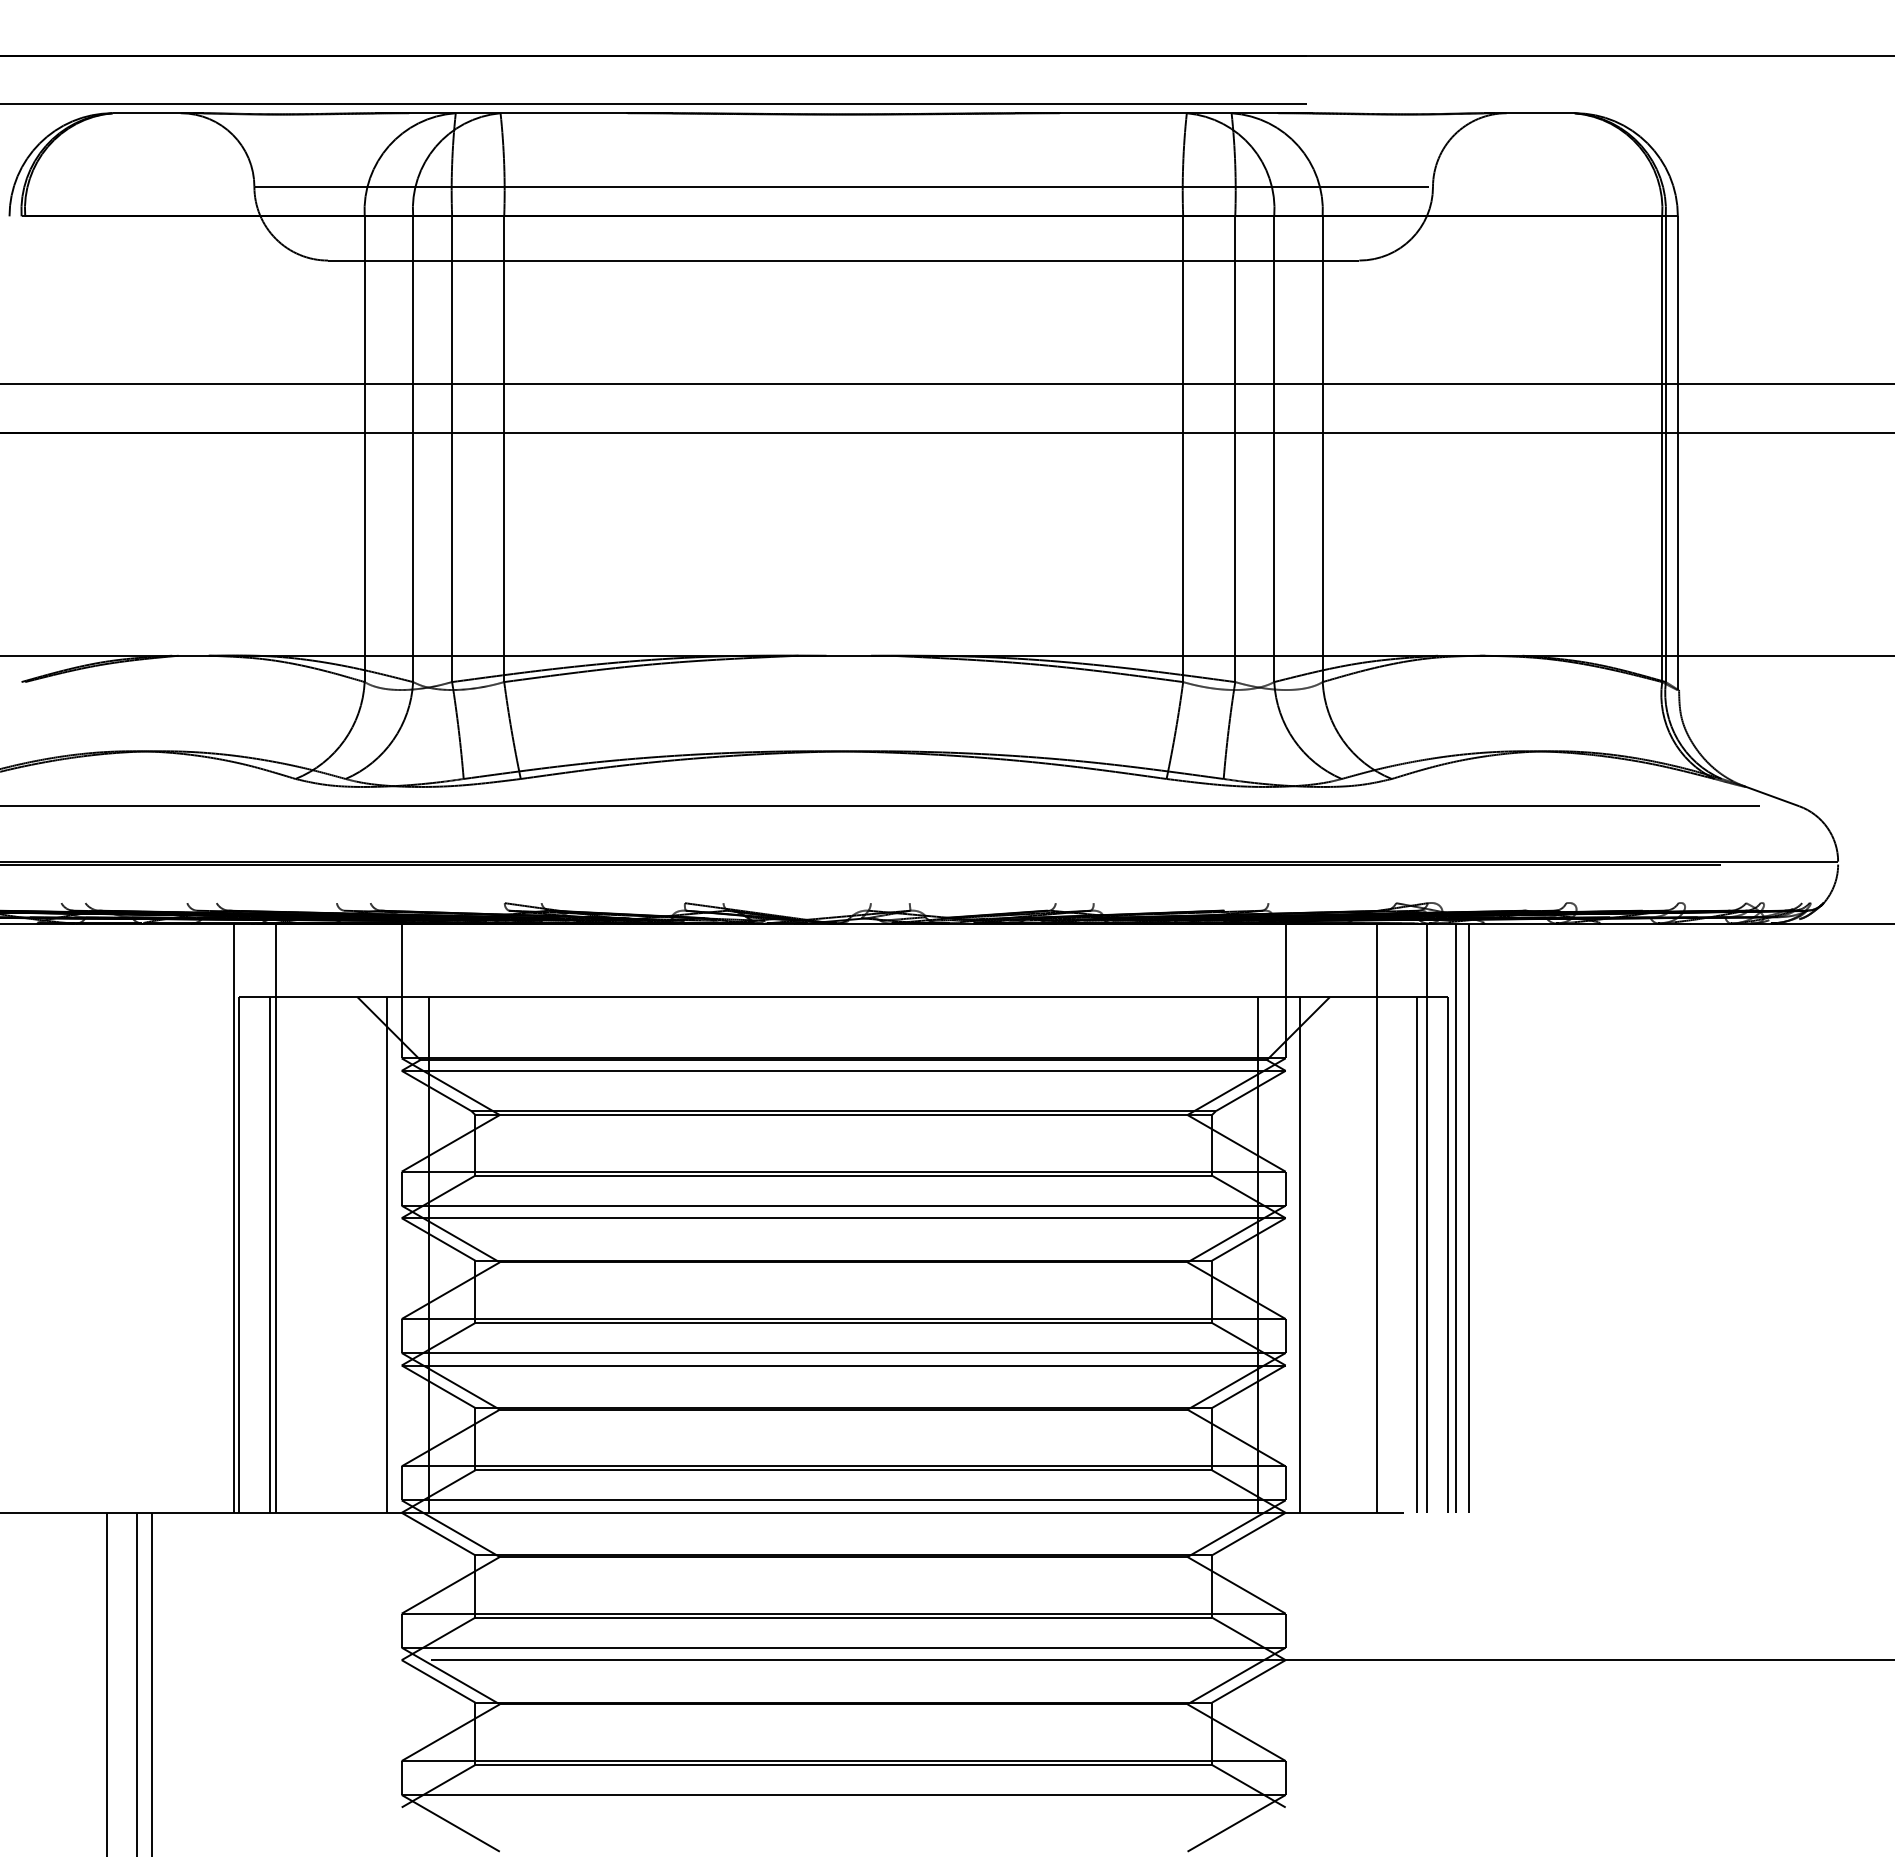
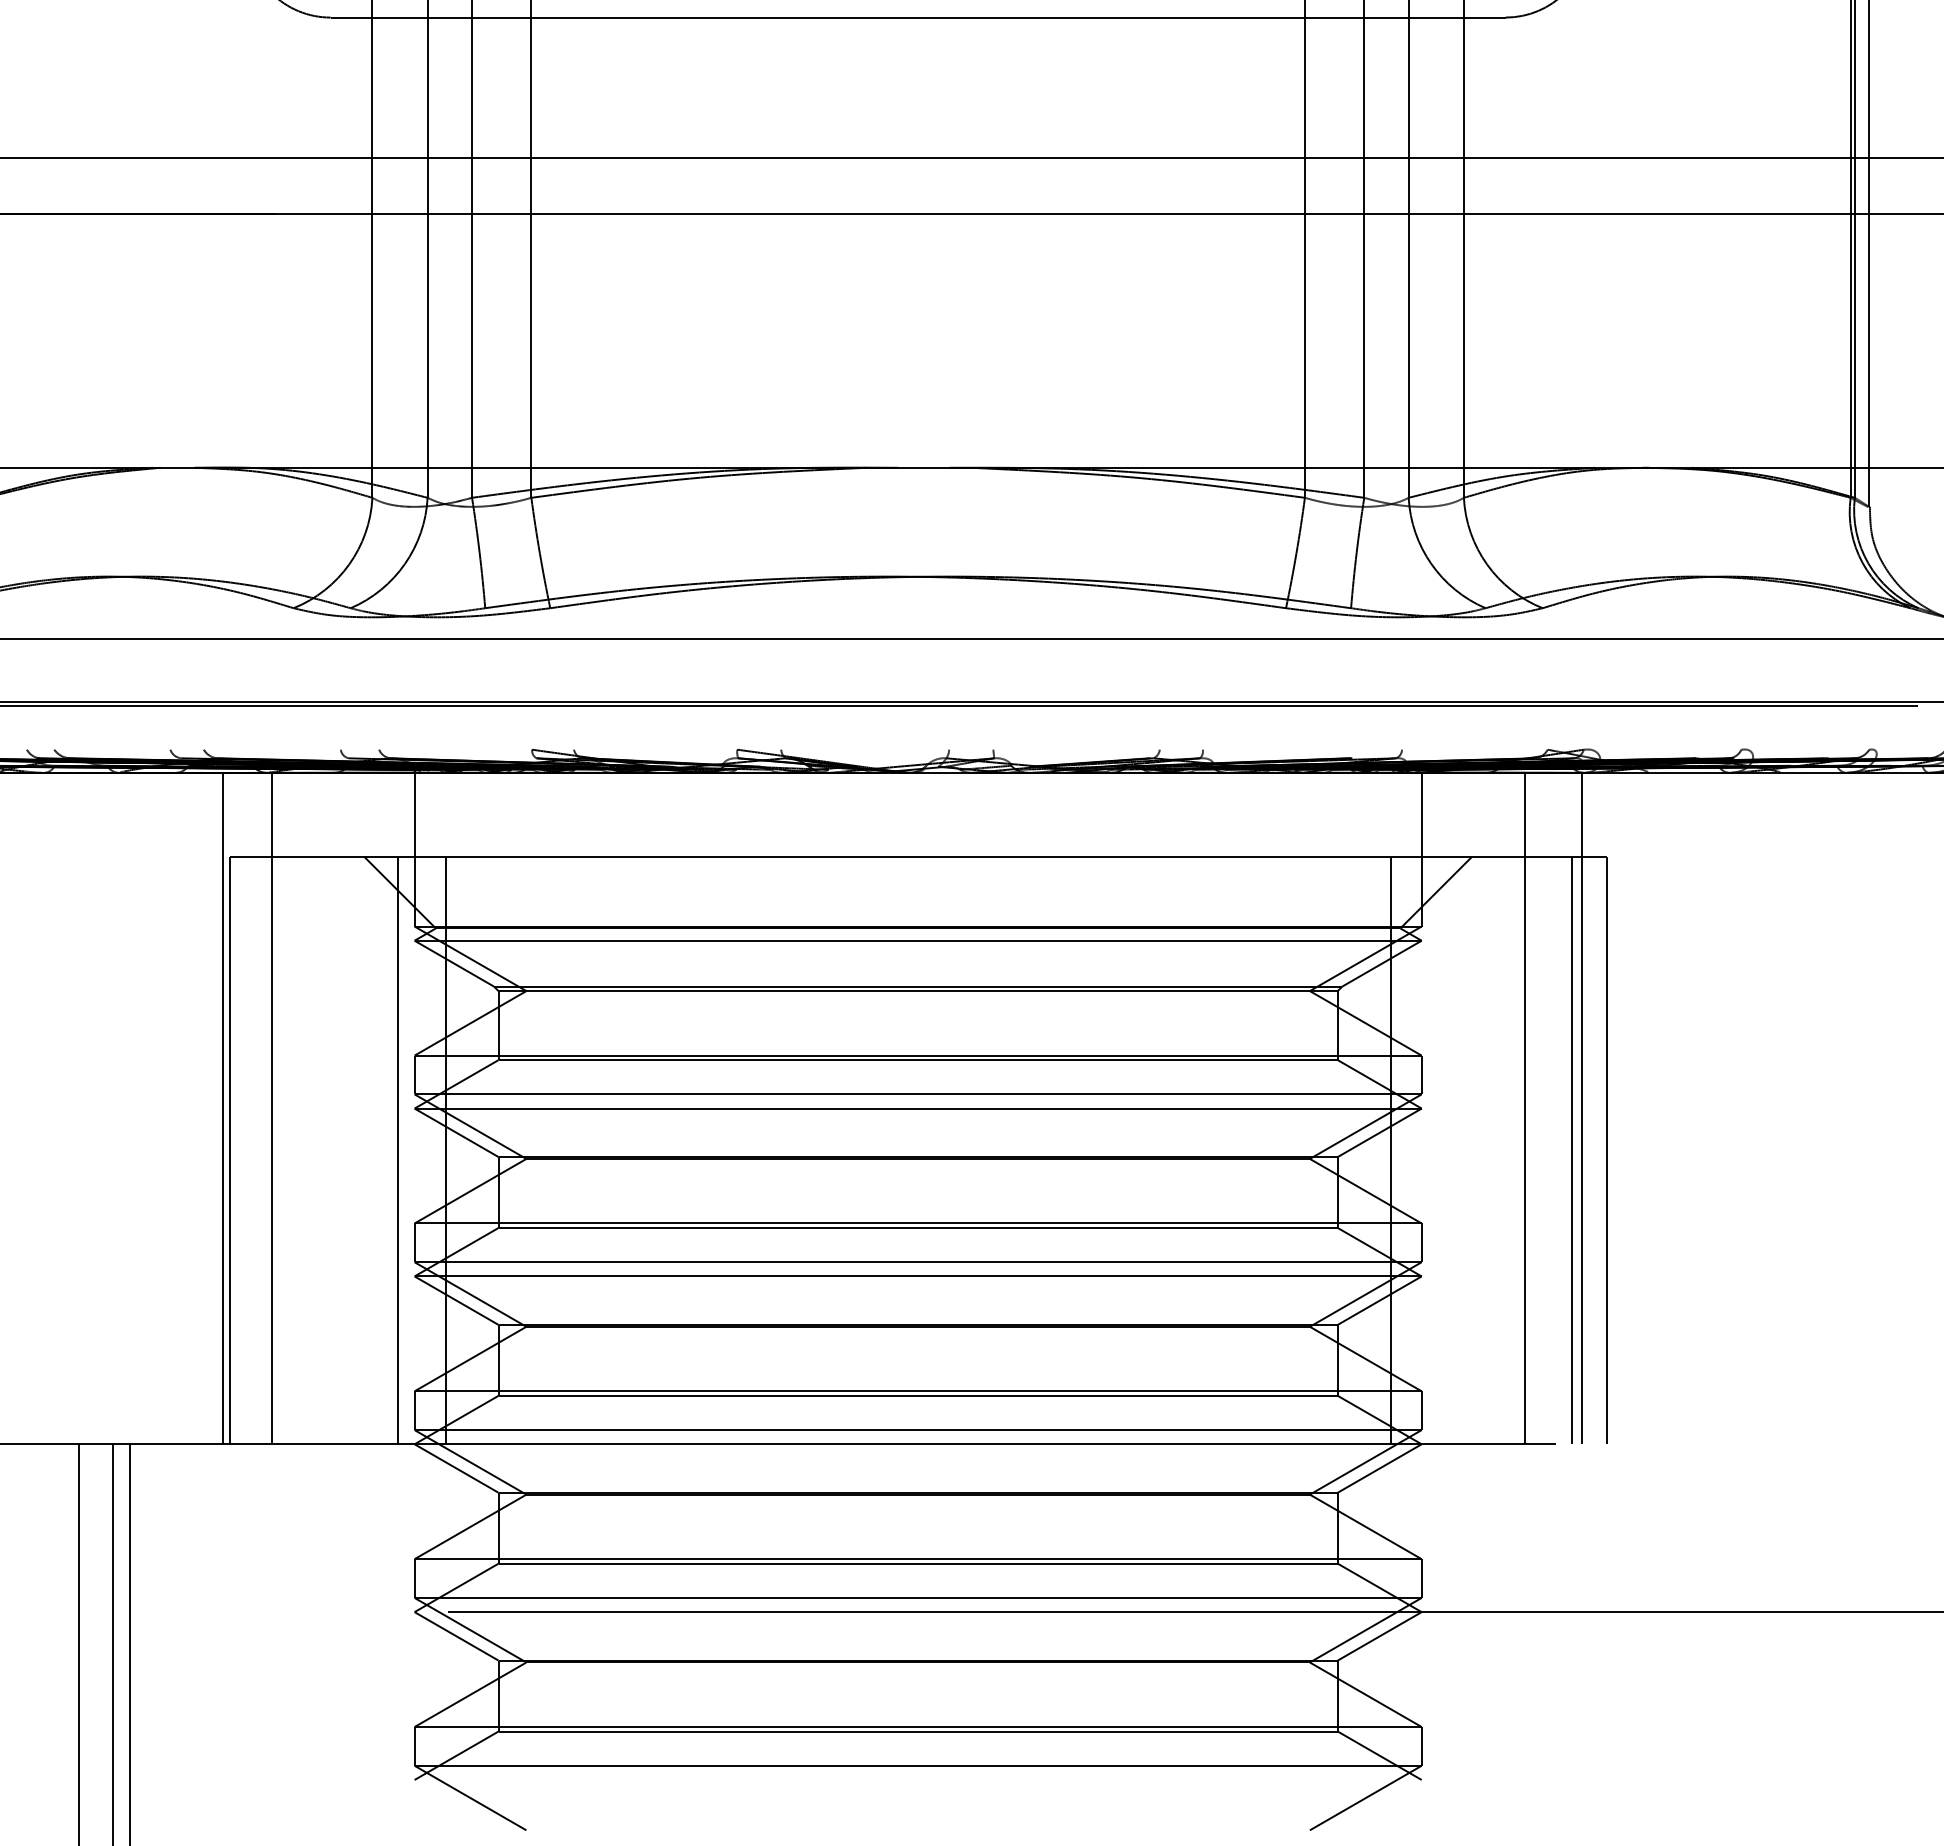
line: (1455, 1217) -> (1615, 1107), removed
line: (1468, 1217) -> (1629, 1107), removed
line: (270, 1254) -> (265, 1149), removed
line: (1300, 1254) -> (1438, 1149), removed

